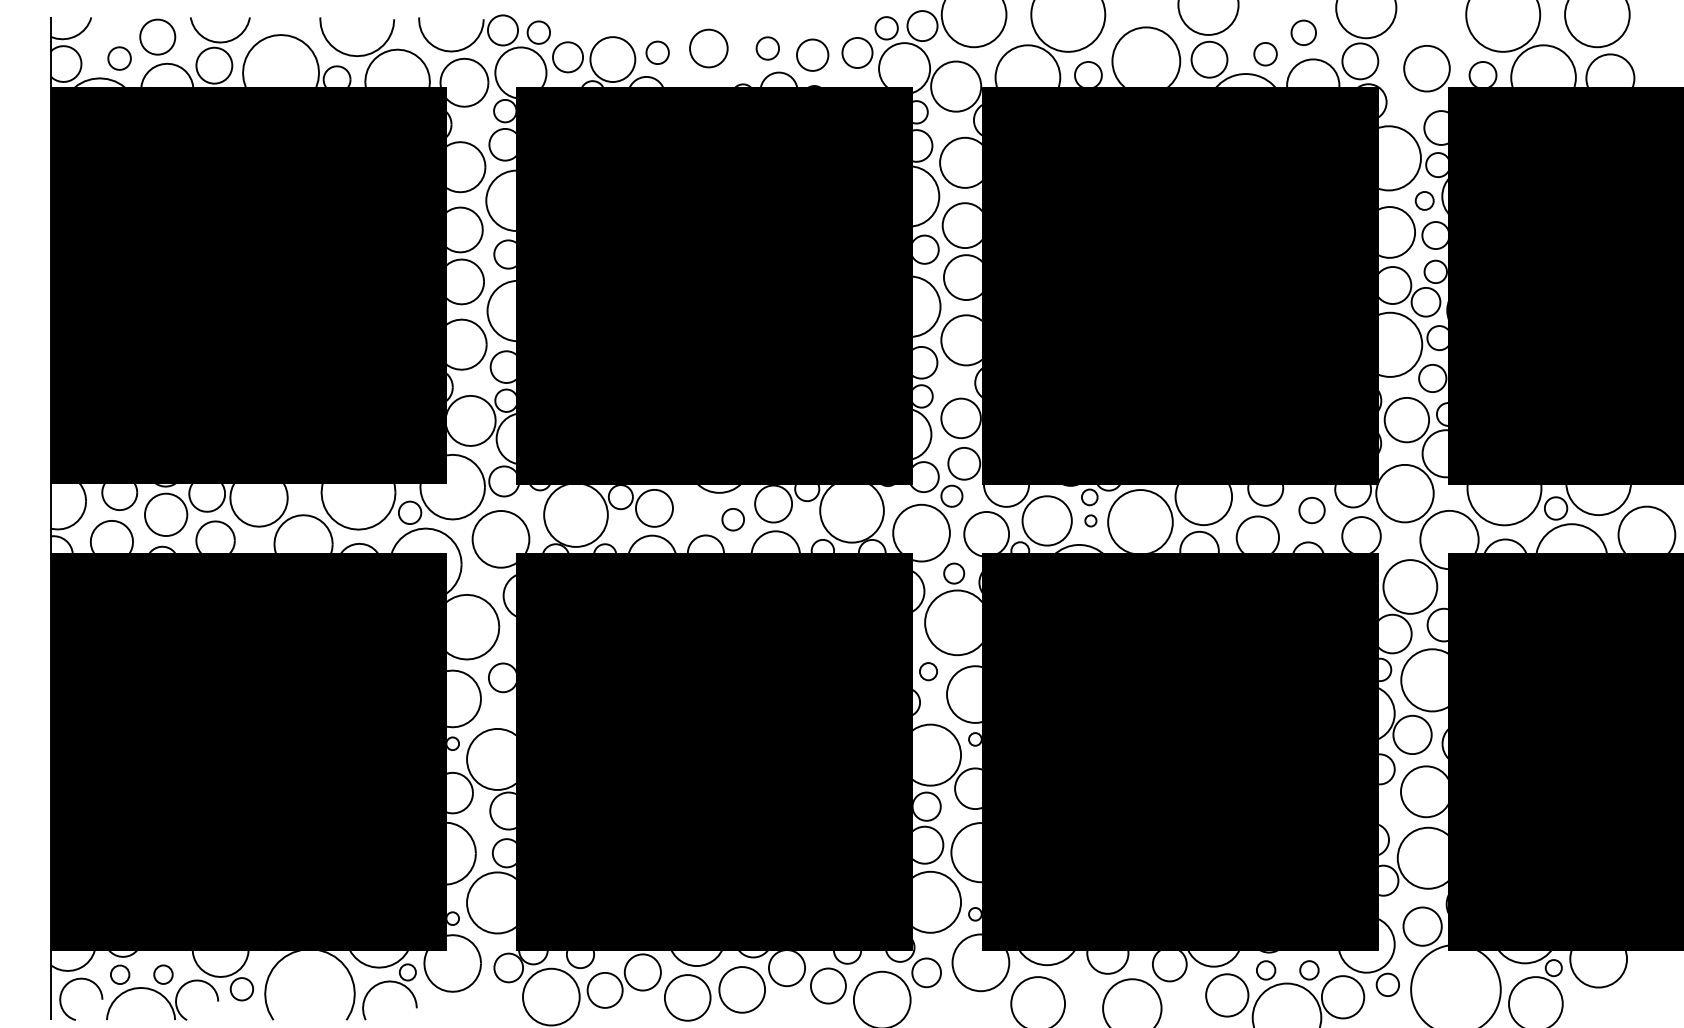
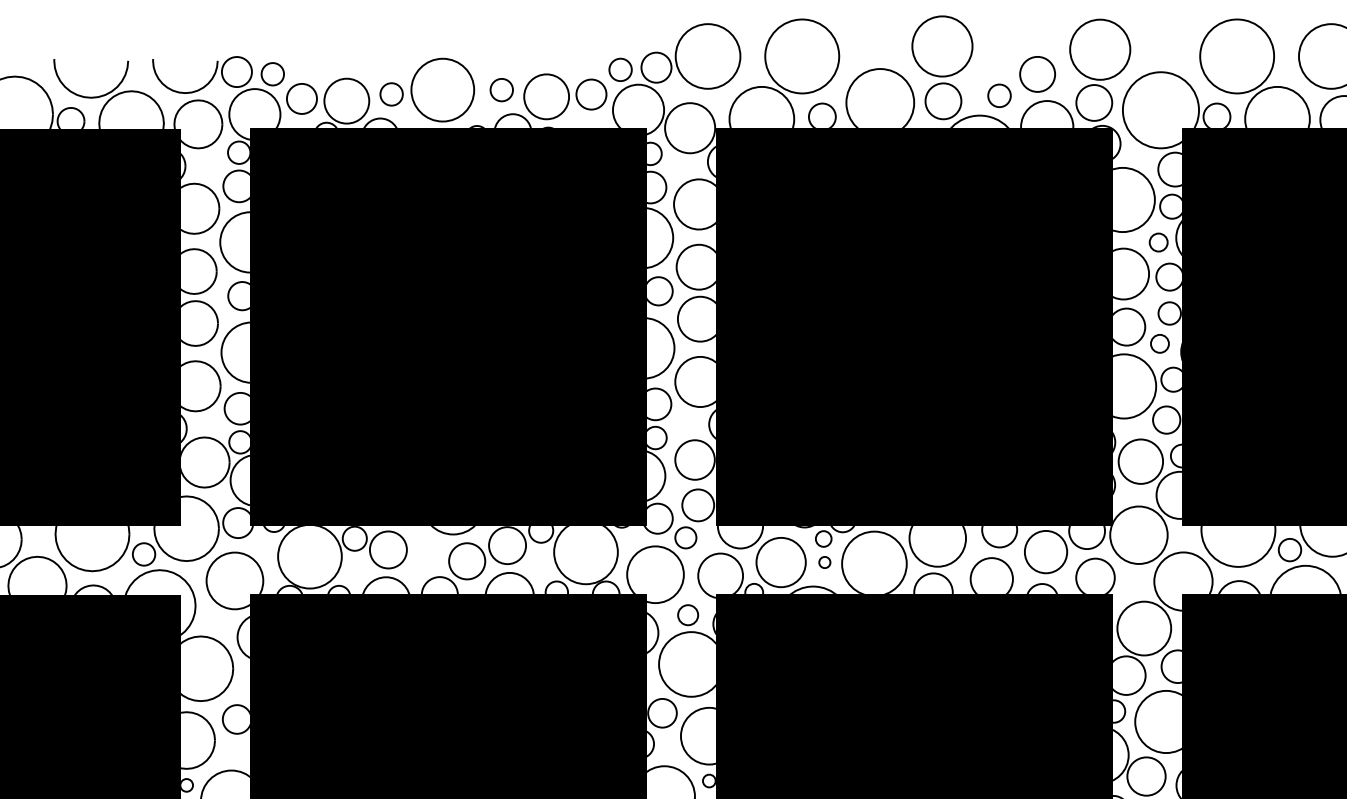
circle: (1303, 32) -> (1037, 74), size x1.43
circle: (708, 48) -> (442, 90), size x1.67
circle: (812, 54) -> (546, 96), size x1.43
circle: (1426, 68) -> (1160, 110), size x1.67
circle: (1426, 302) -> (1160, 344), size x0.62
circle: (1311, 510) -> (1045, 552), size x1.67
circle: (733, 519) -> (467, 561), size x1.67
circle: (928, 671) -> (662, 713), size x1.67

